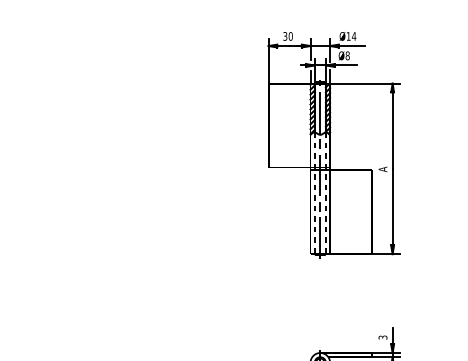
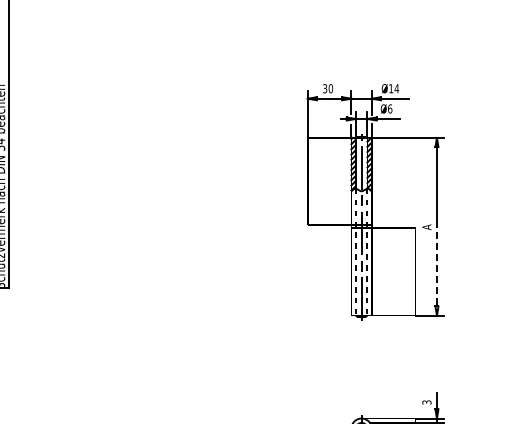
text: (348, 55) -> (390, 108), Ø8 -> Ø6
line: (392, 210) -> (436, 270), solid -> dashed

